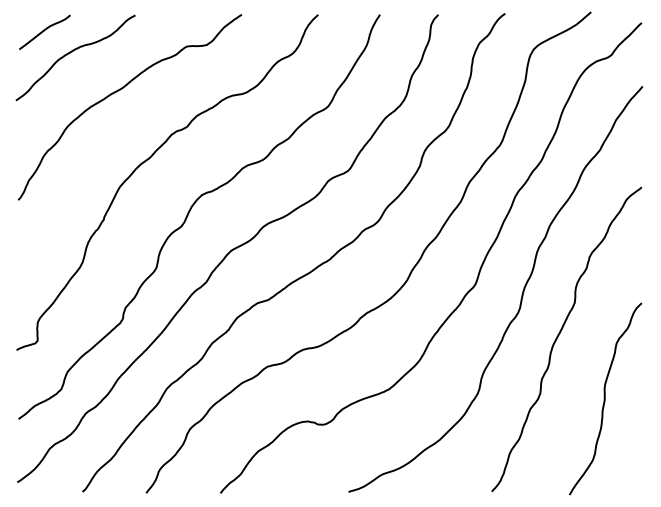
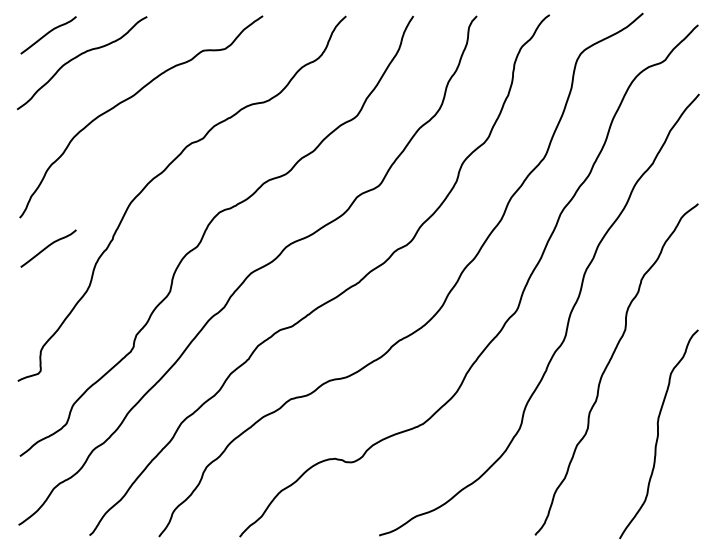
curve: (44, 227) -> (48, 247), added

